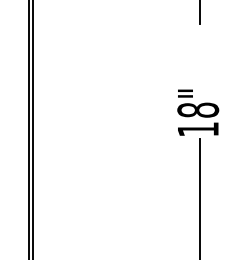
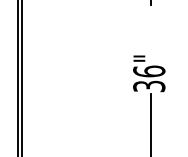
text: (198, 119) -> (149, 78), 18" -> 36"

